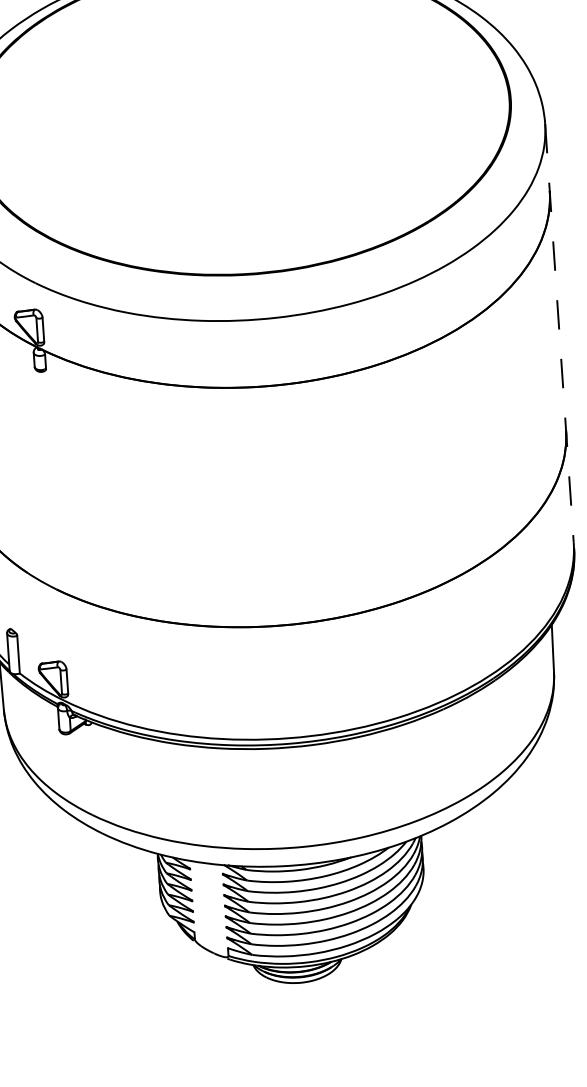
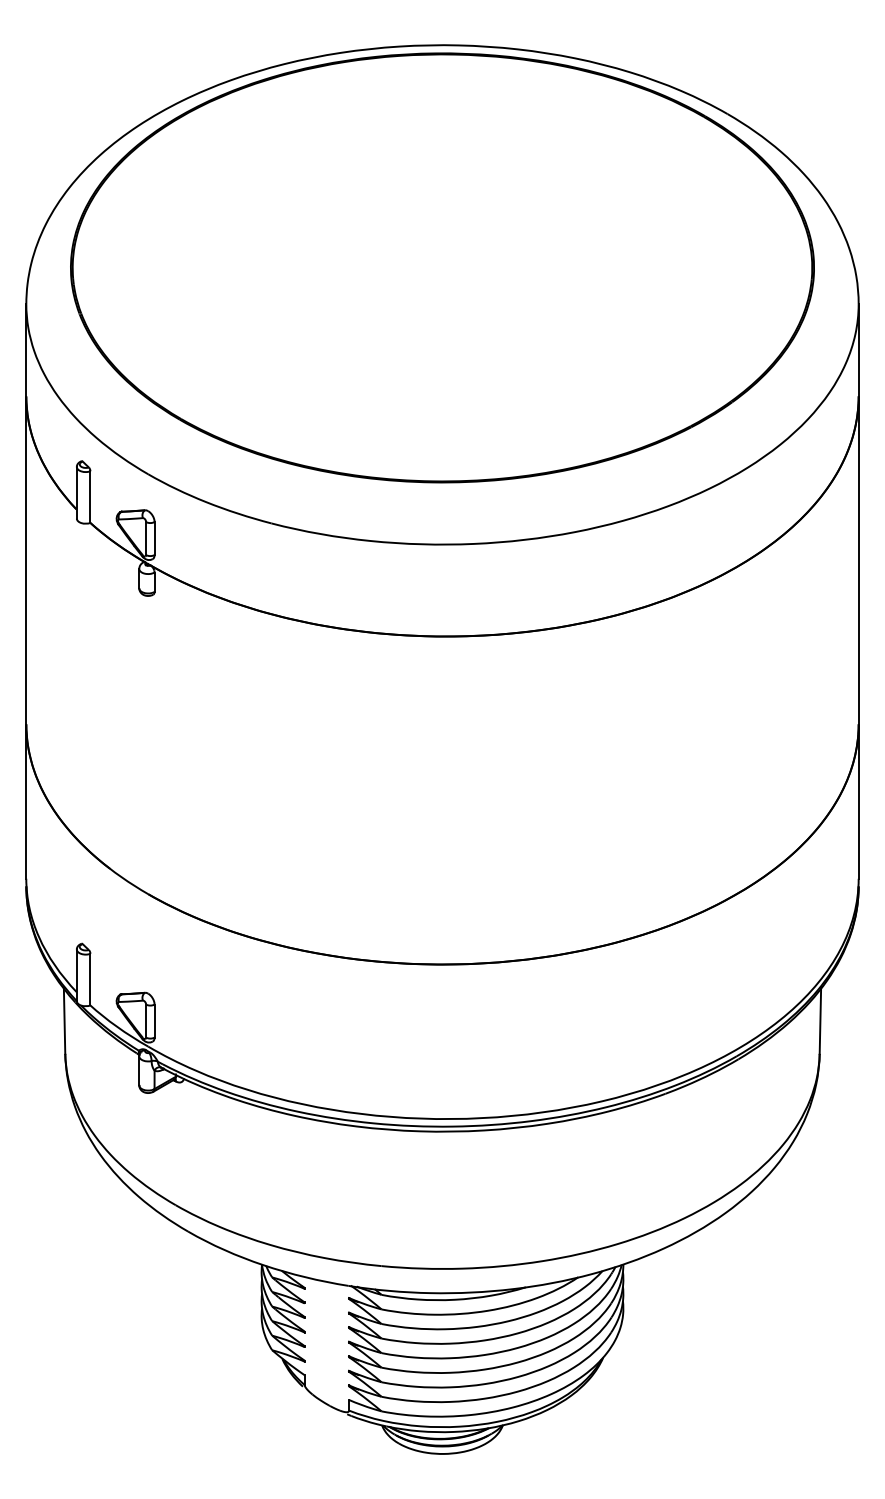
line: (559, 334) -> (858, 592), dashed -> solid

